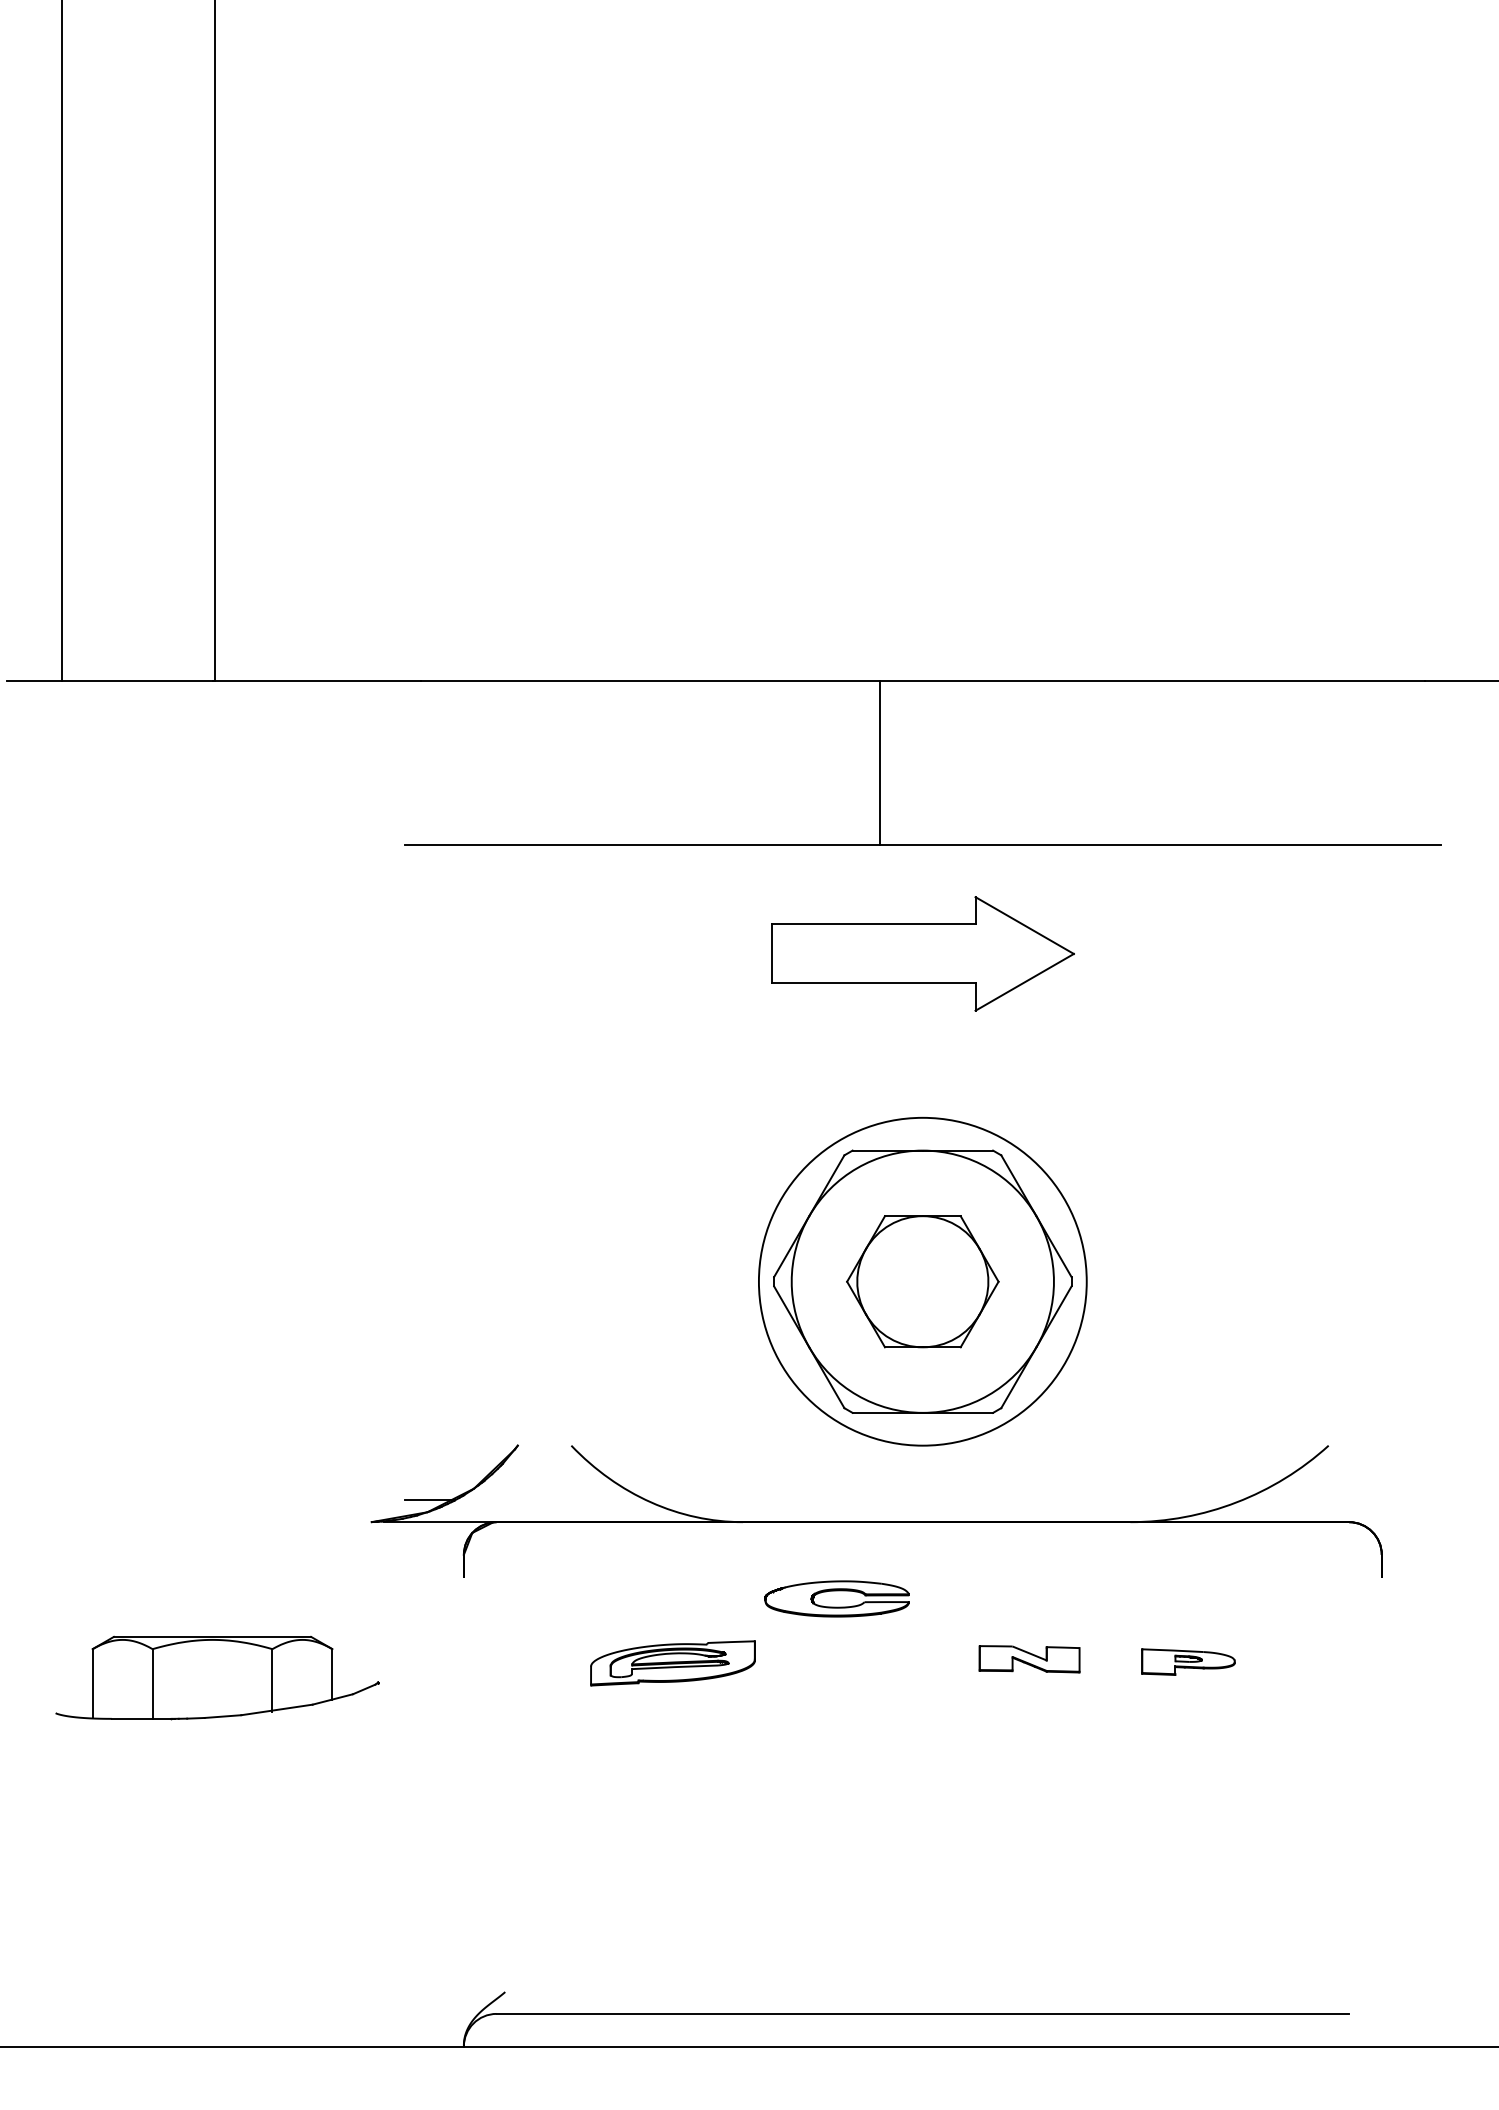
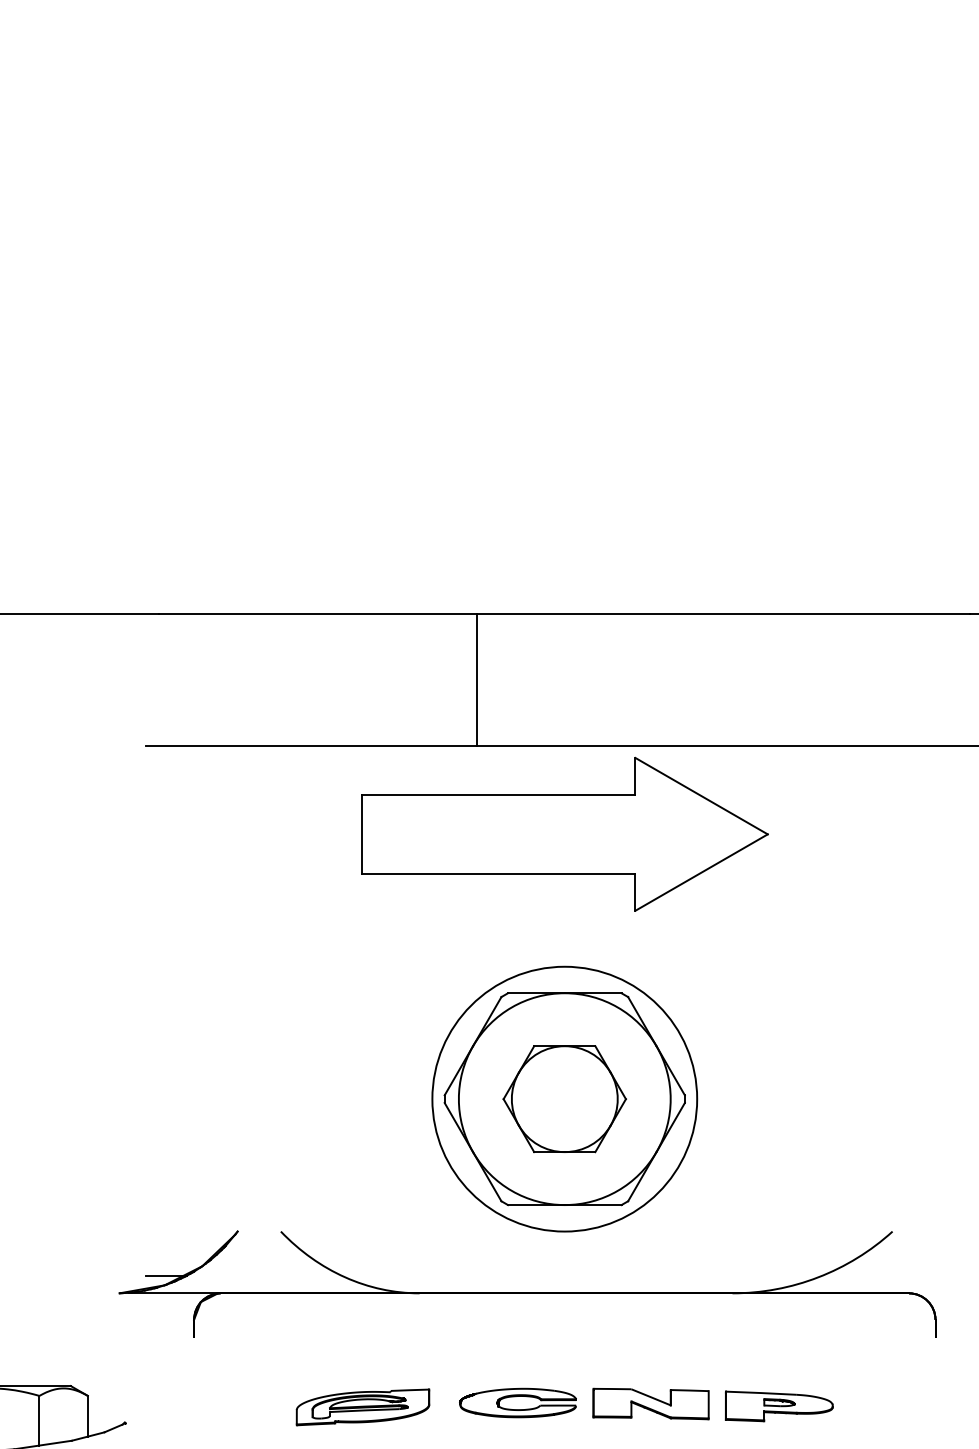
line: (879, 762) -> (476, 679), moved
part: (923, 953) -> (565, 834), size x1.67
part: (836, 1591) -> (517, 1397), moved
part: (1029, 1659) -> (650, 1404), size x1.43
part: (1188, 1661) -> (779, 1405), size x1.43

